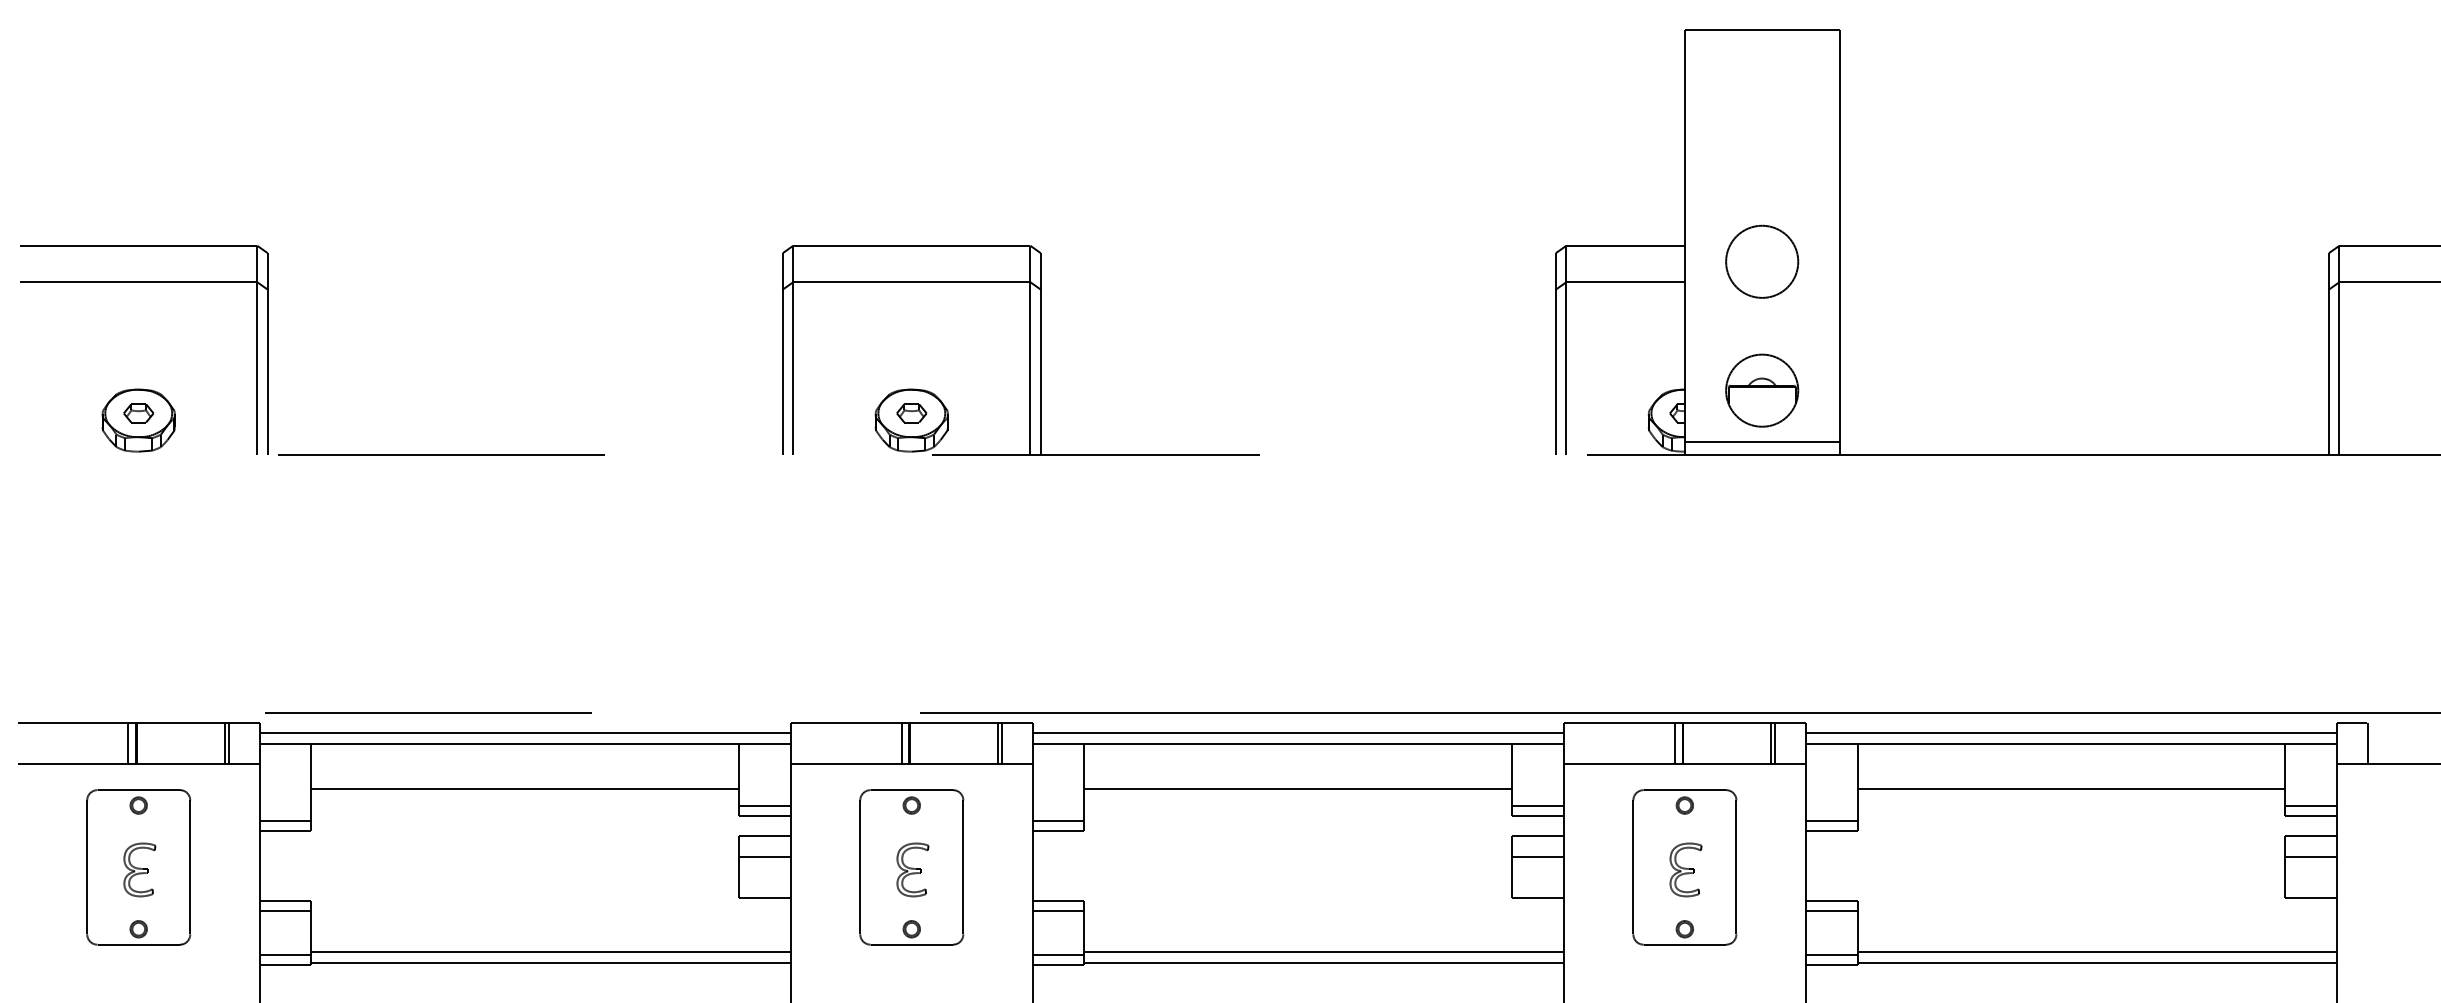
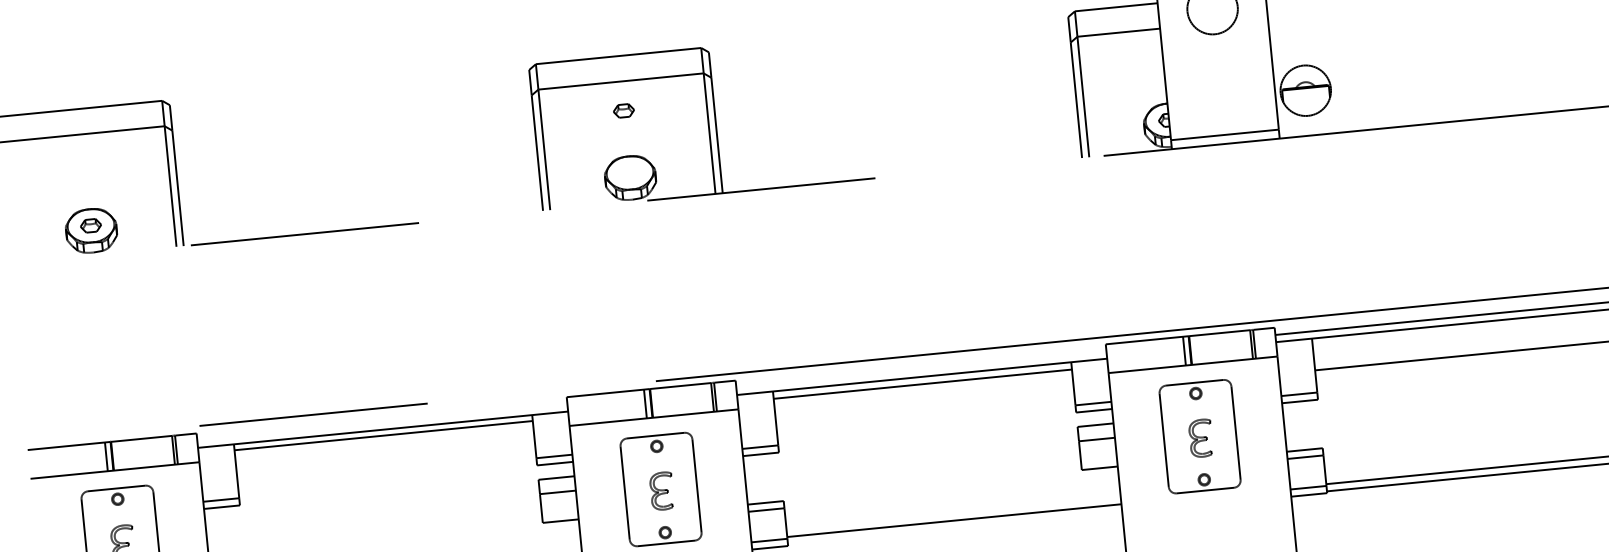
part: (1762, 390) -> (1305, 90), moved
part: (911, 413) -> (623, 111), moved
line: (524, 733) -> (381, 422), removed
line: (1297, 733) -> (920, 369), removed
line: (525, 789) -> (383, 435), moved
line: (1298, 789) -> (922, 384), moved
line: (1323, 962) -> (954, 527), removed

